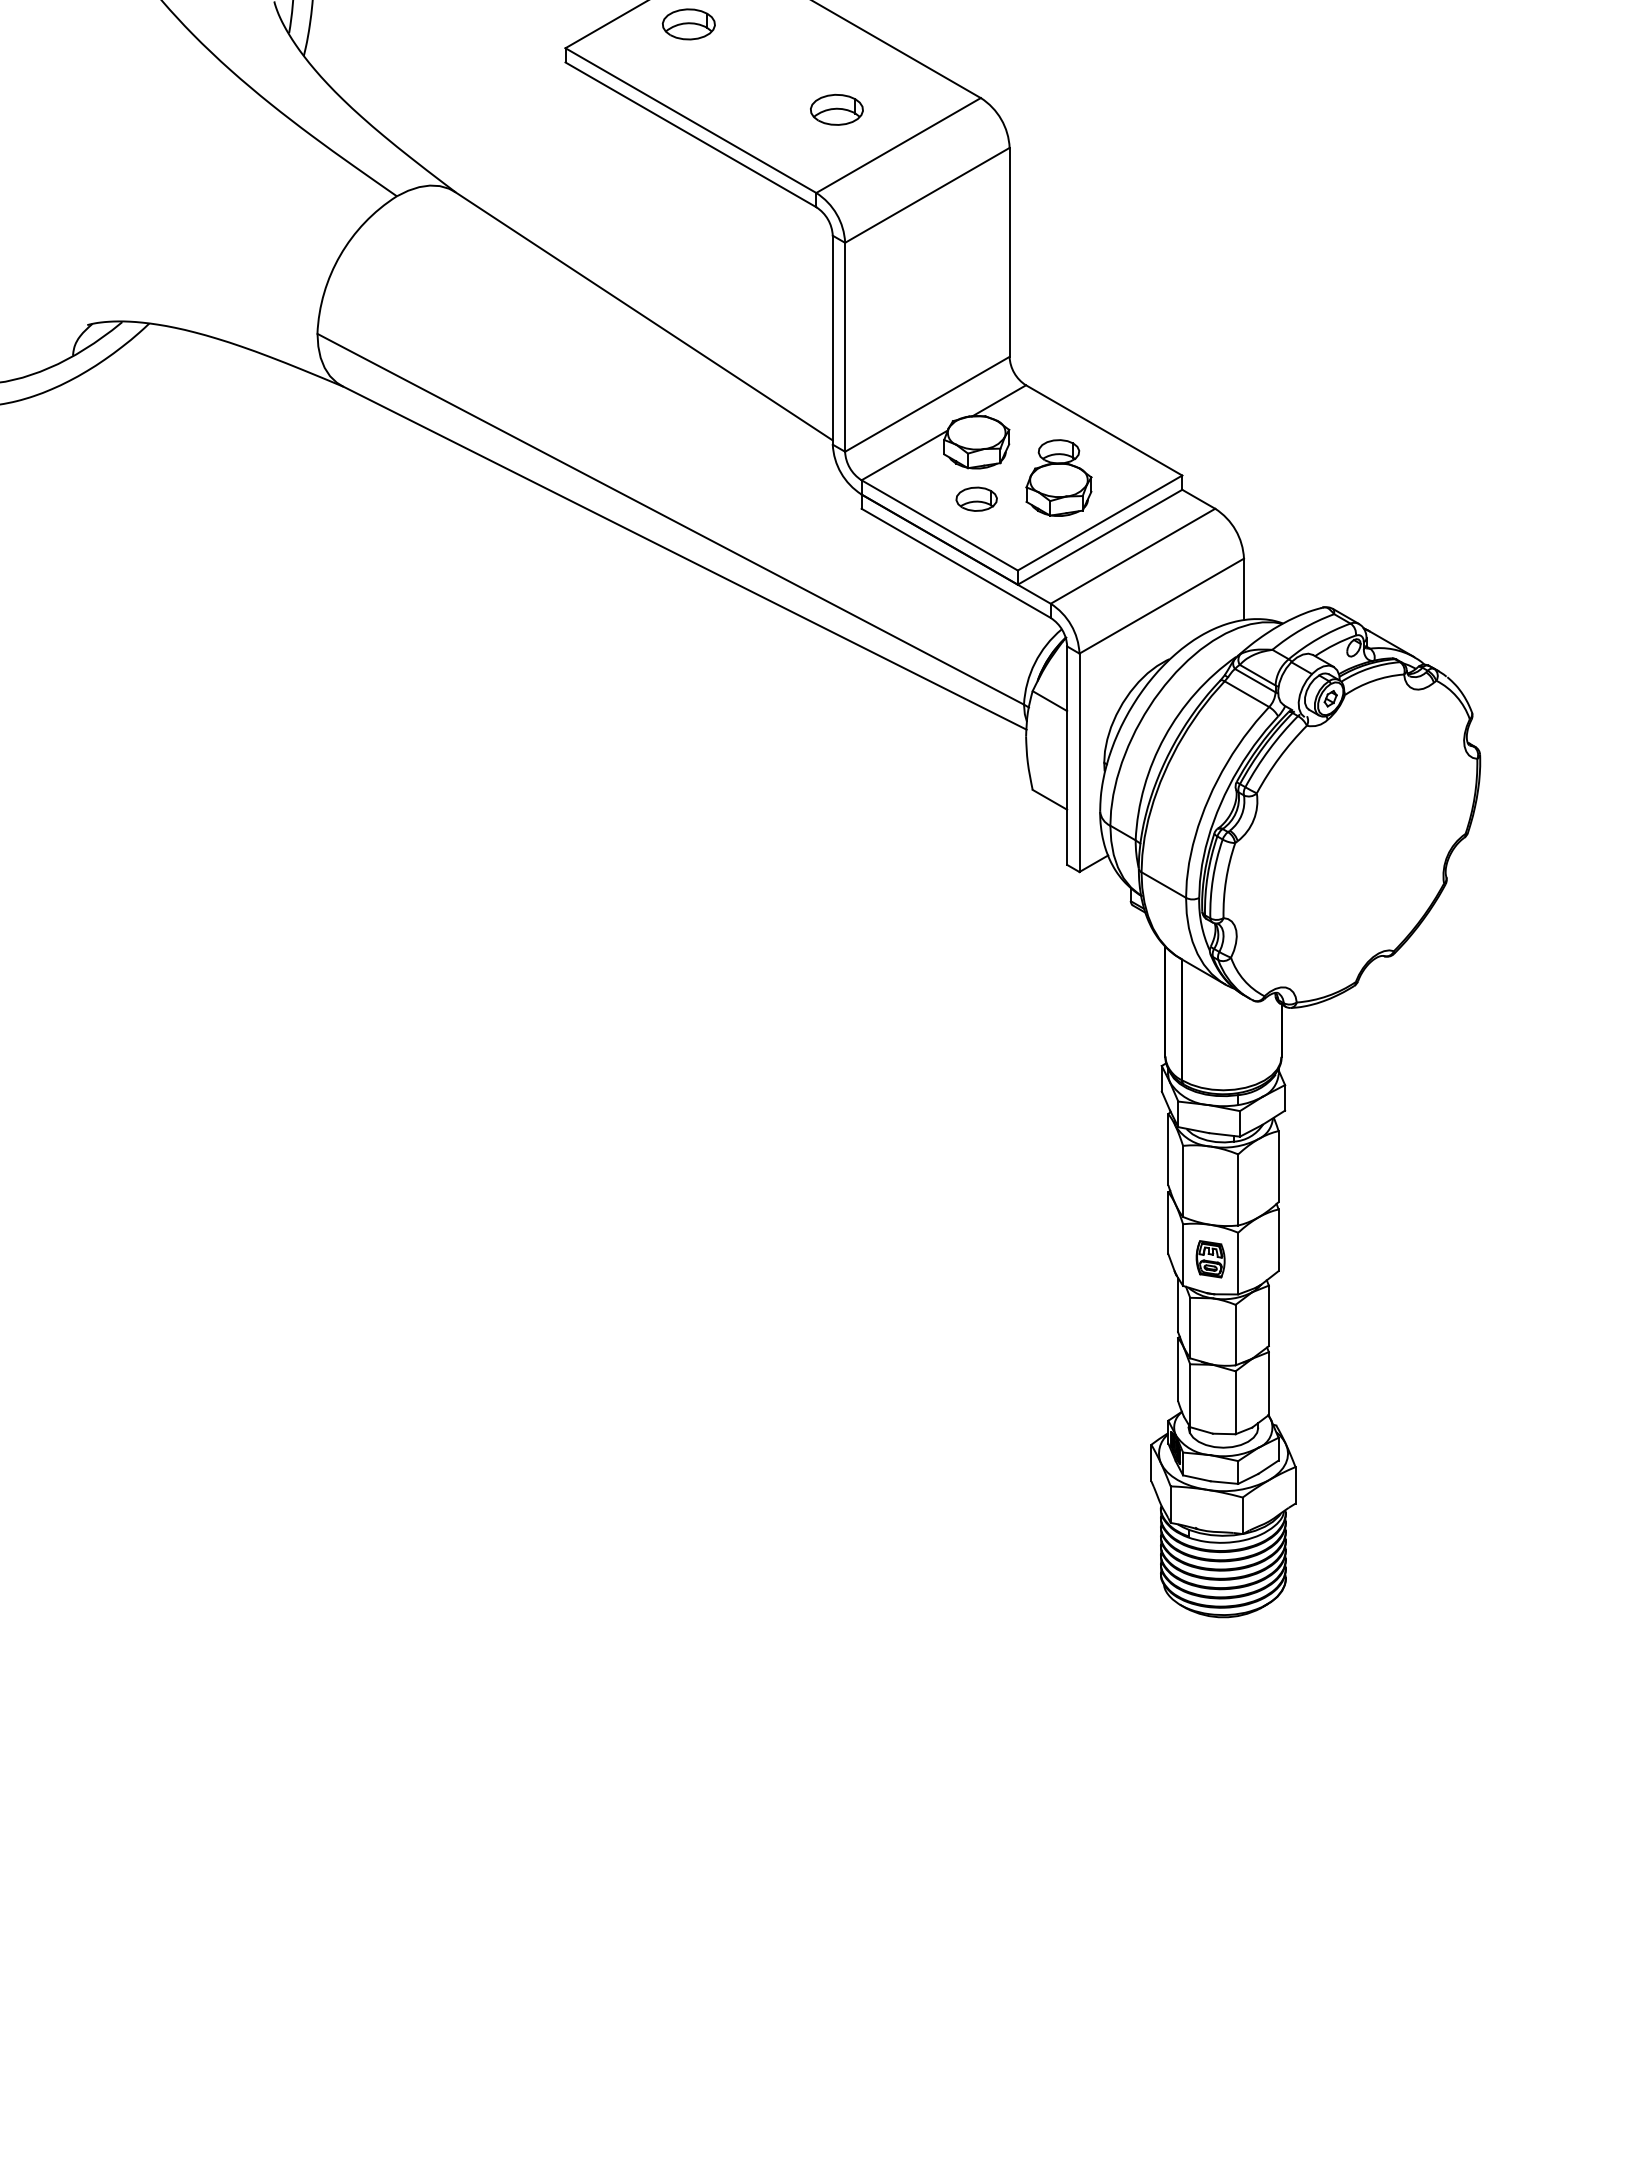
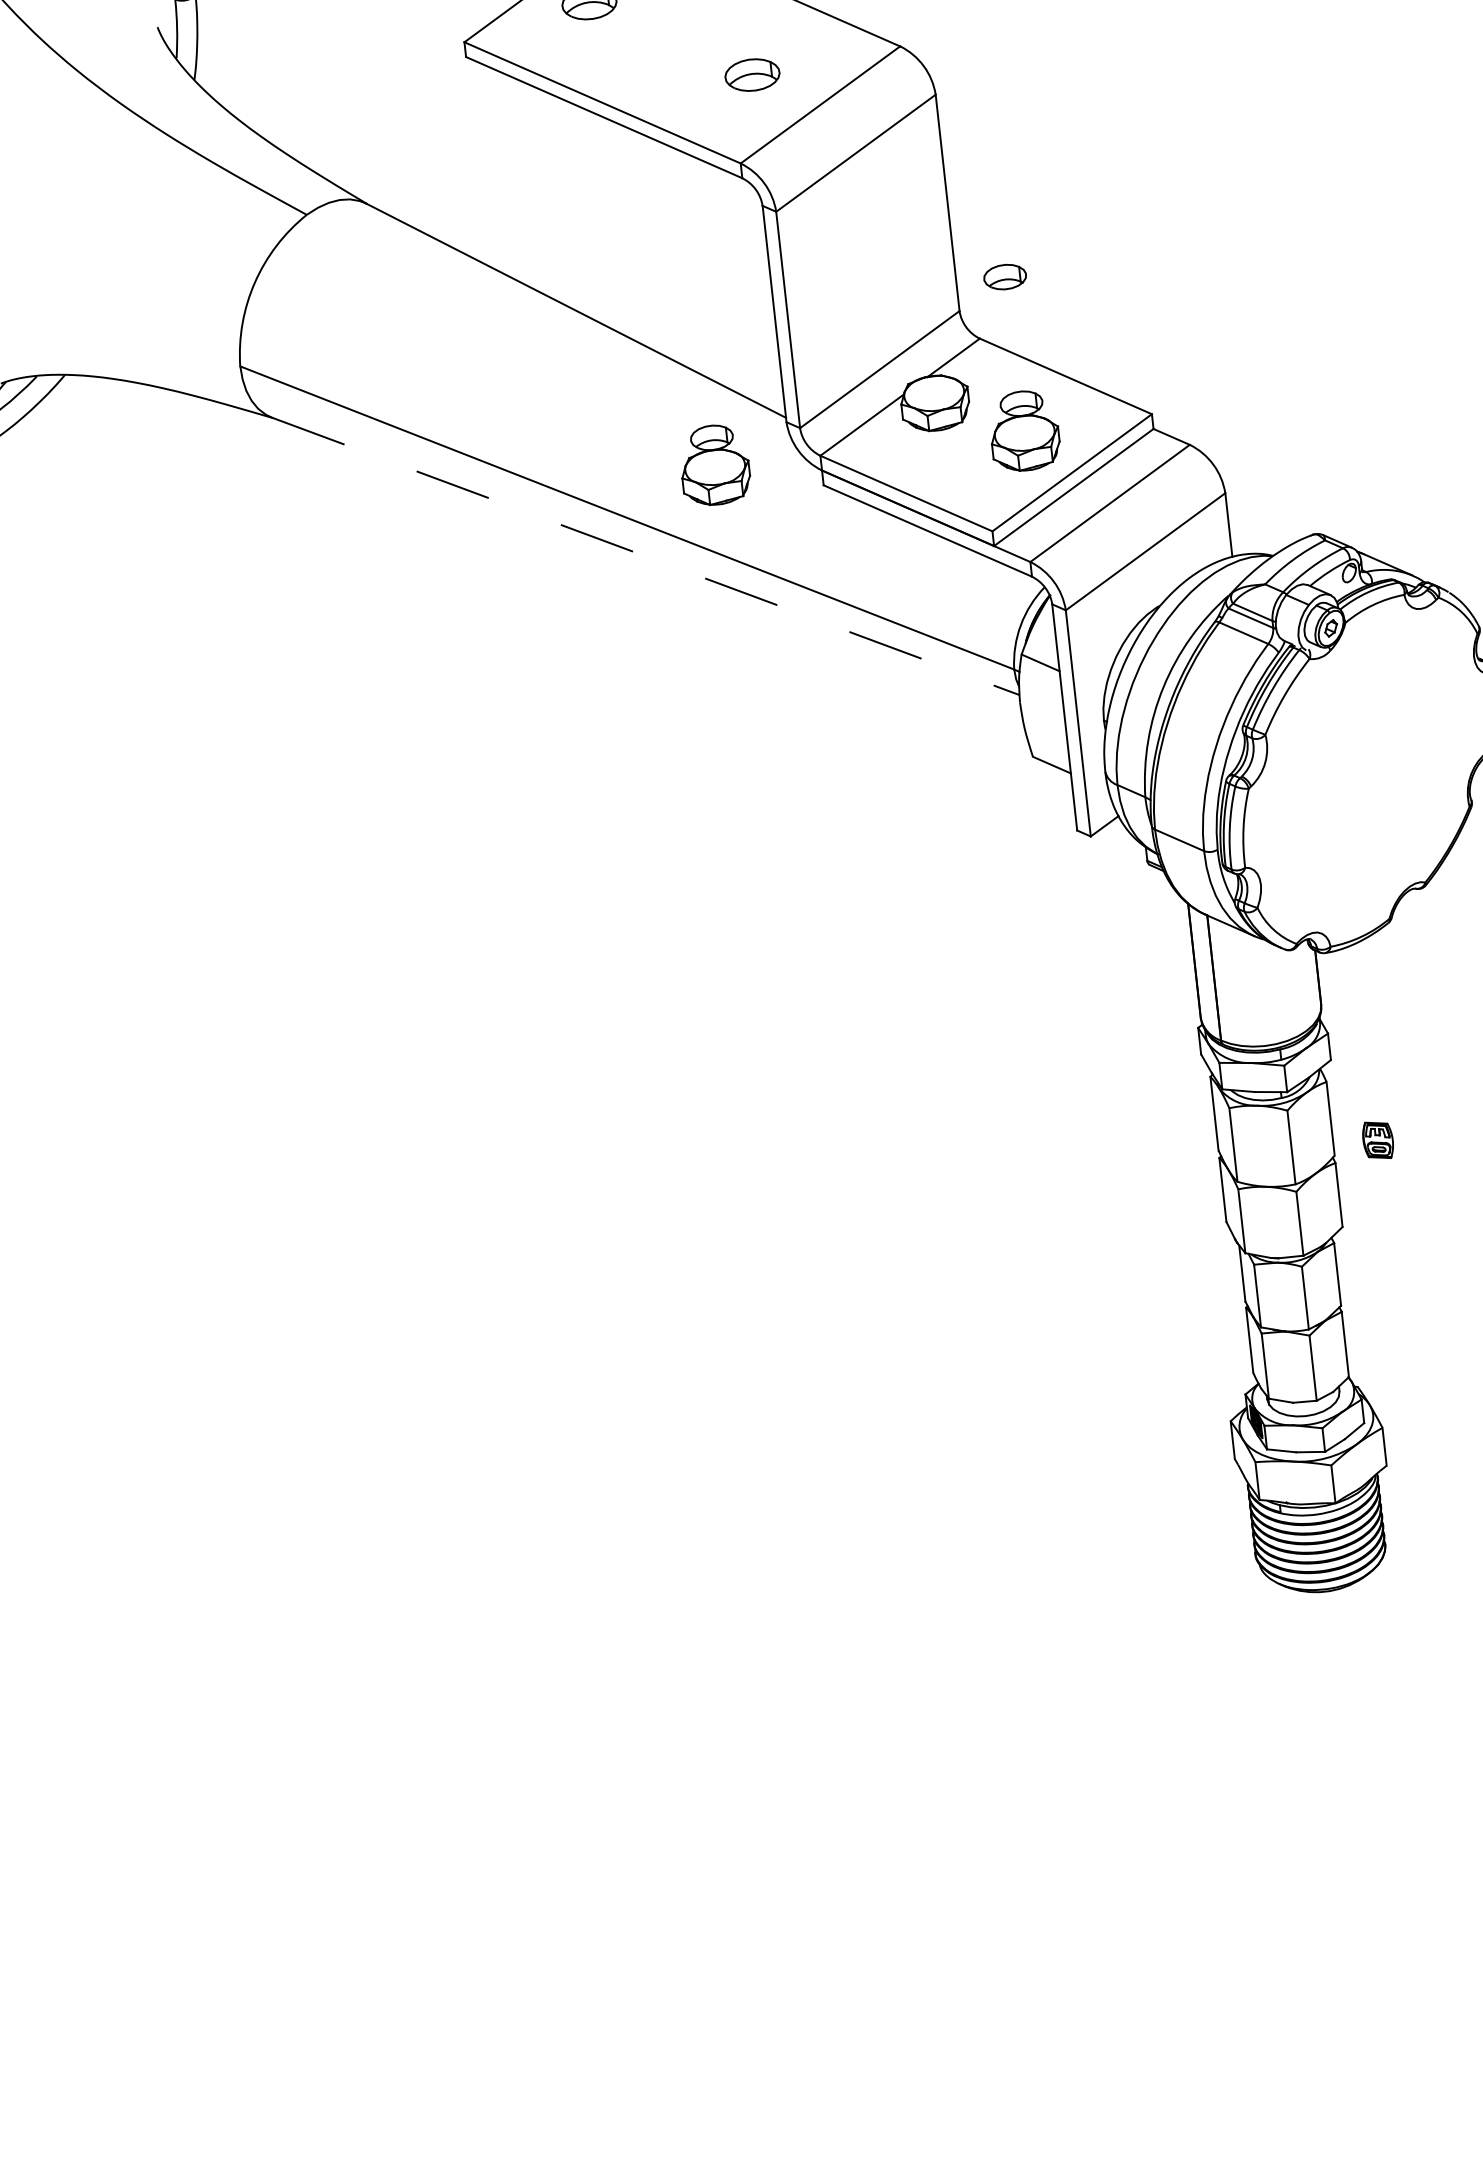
part: (759, 477) -> (714, 464), added
part: (976, 498) -> (1004, 276), moved
line: (684, 558) -> (645, 557), solid -> dashed
part: (1210, 1259) -> (1378, 1140), moved

